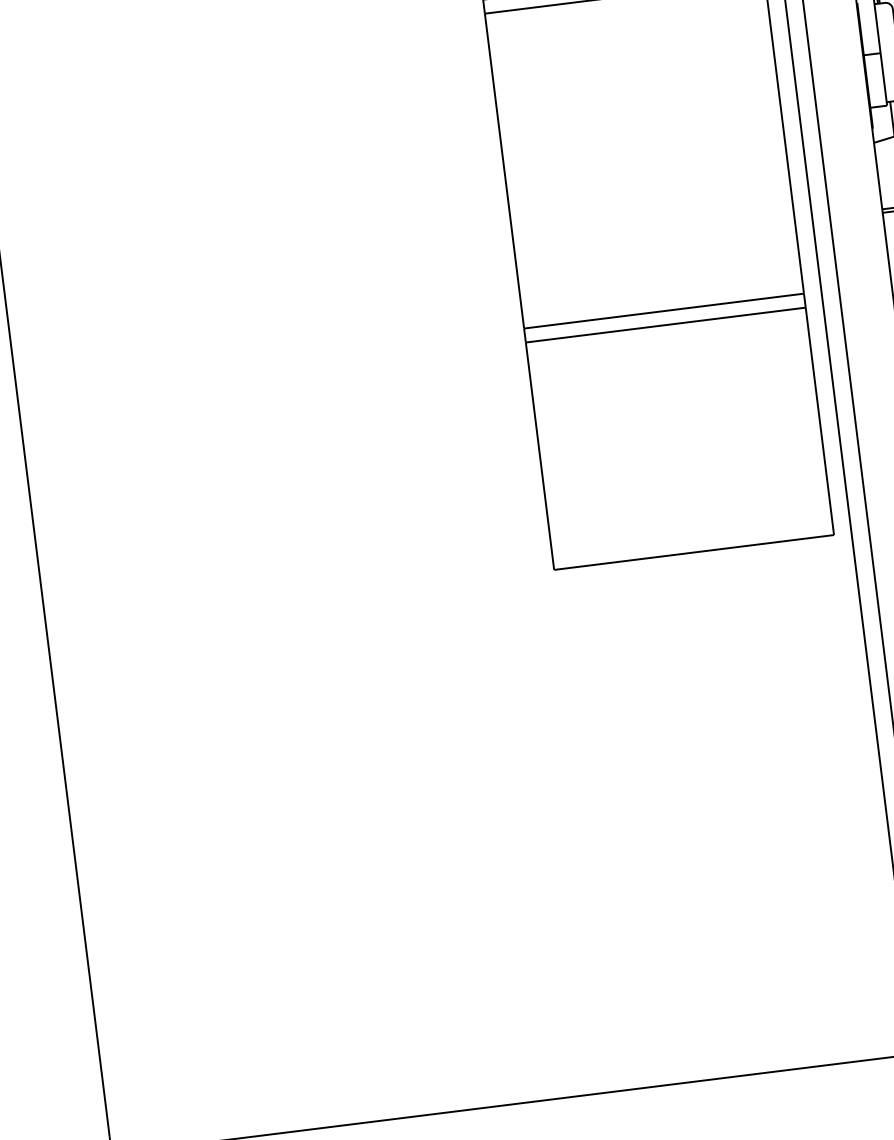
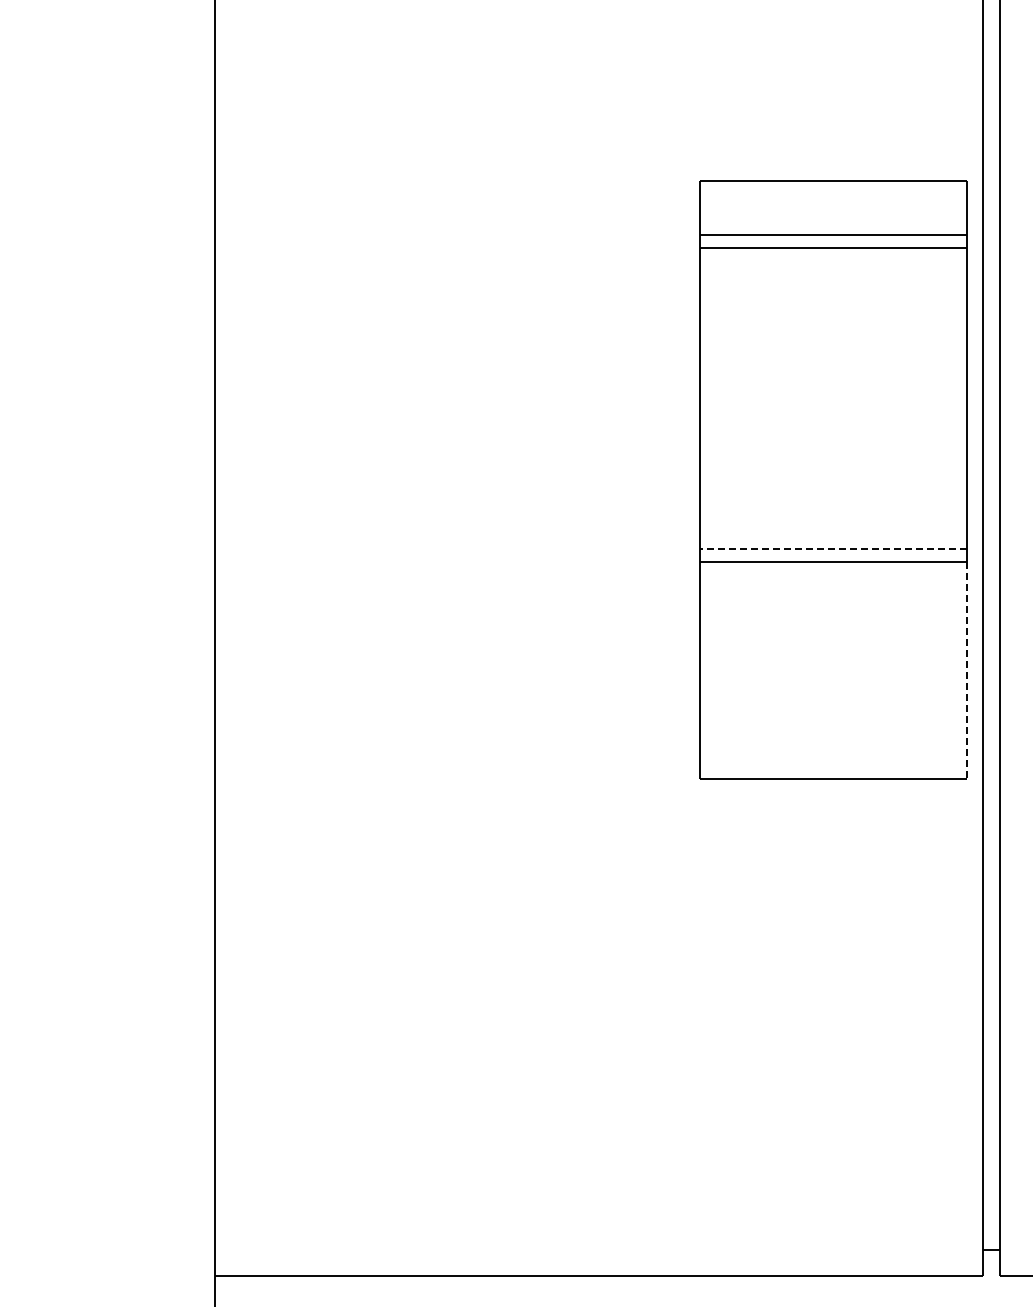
line: (664, 311) -> (833, 548), solid -> dashed
line: (819, 421) -> (966, 670), solid -> dashed

